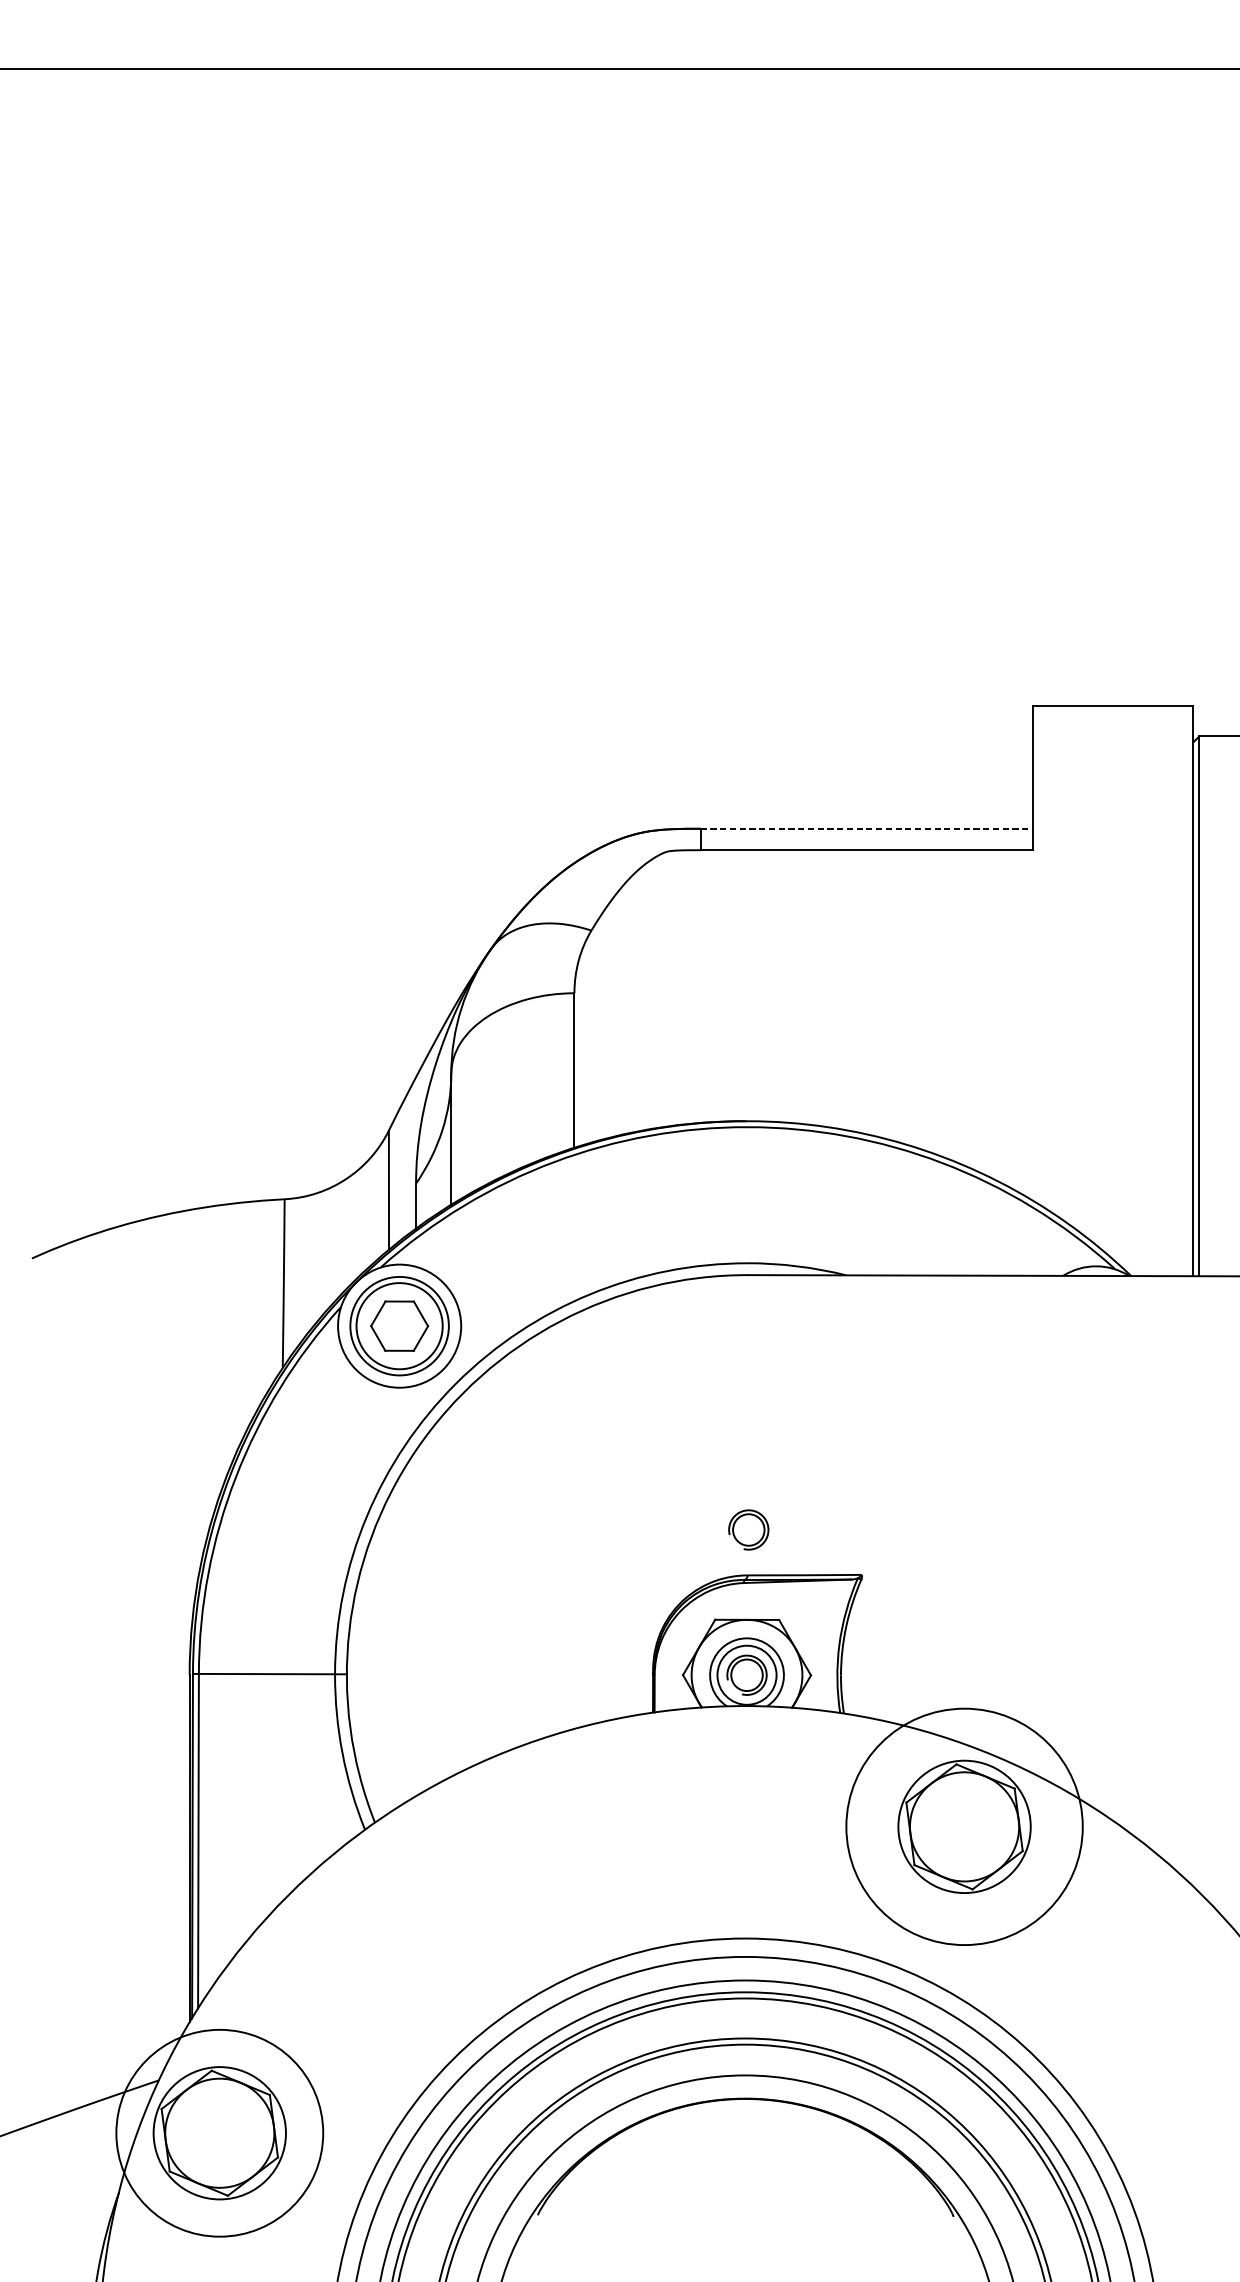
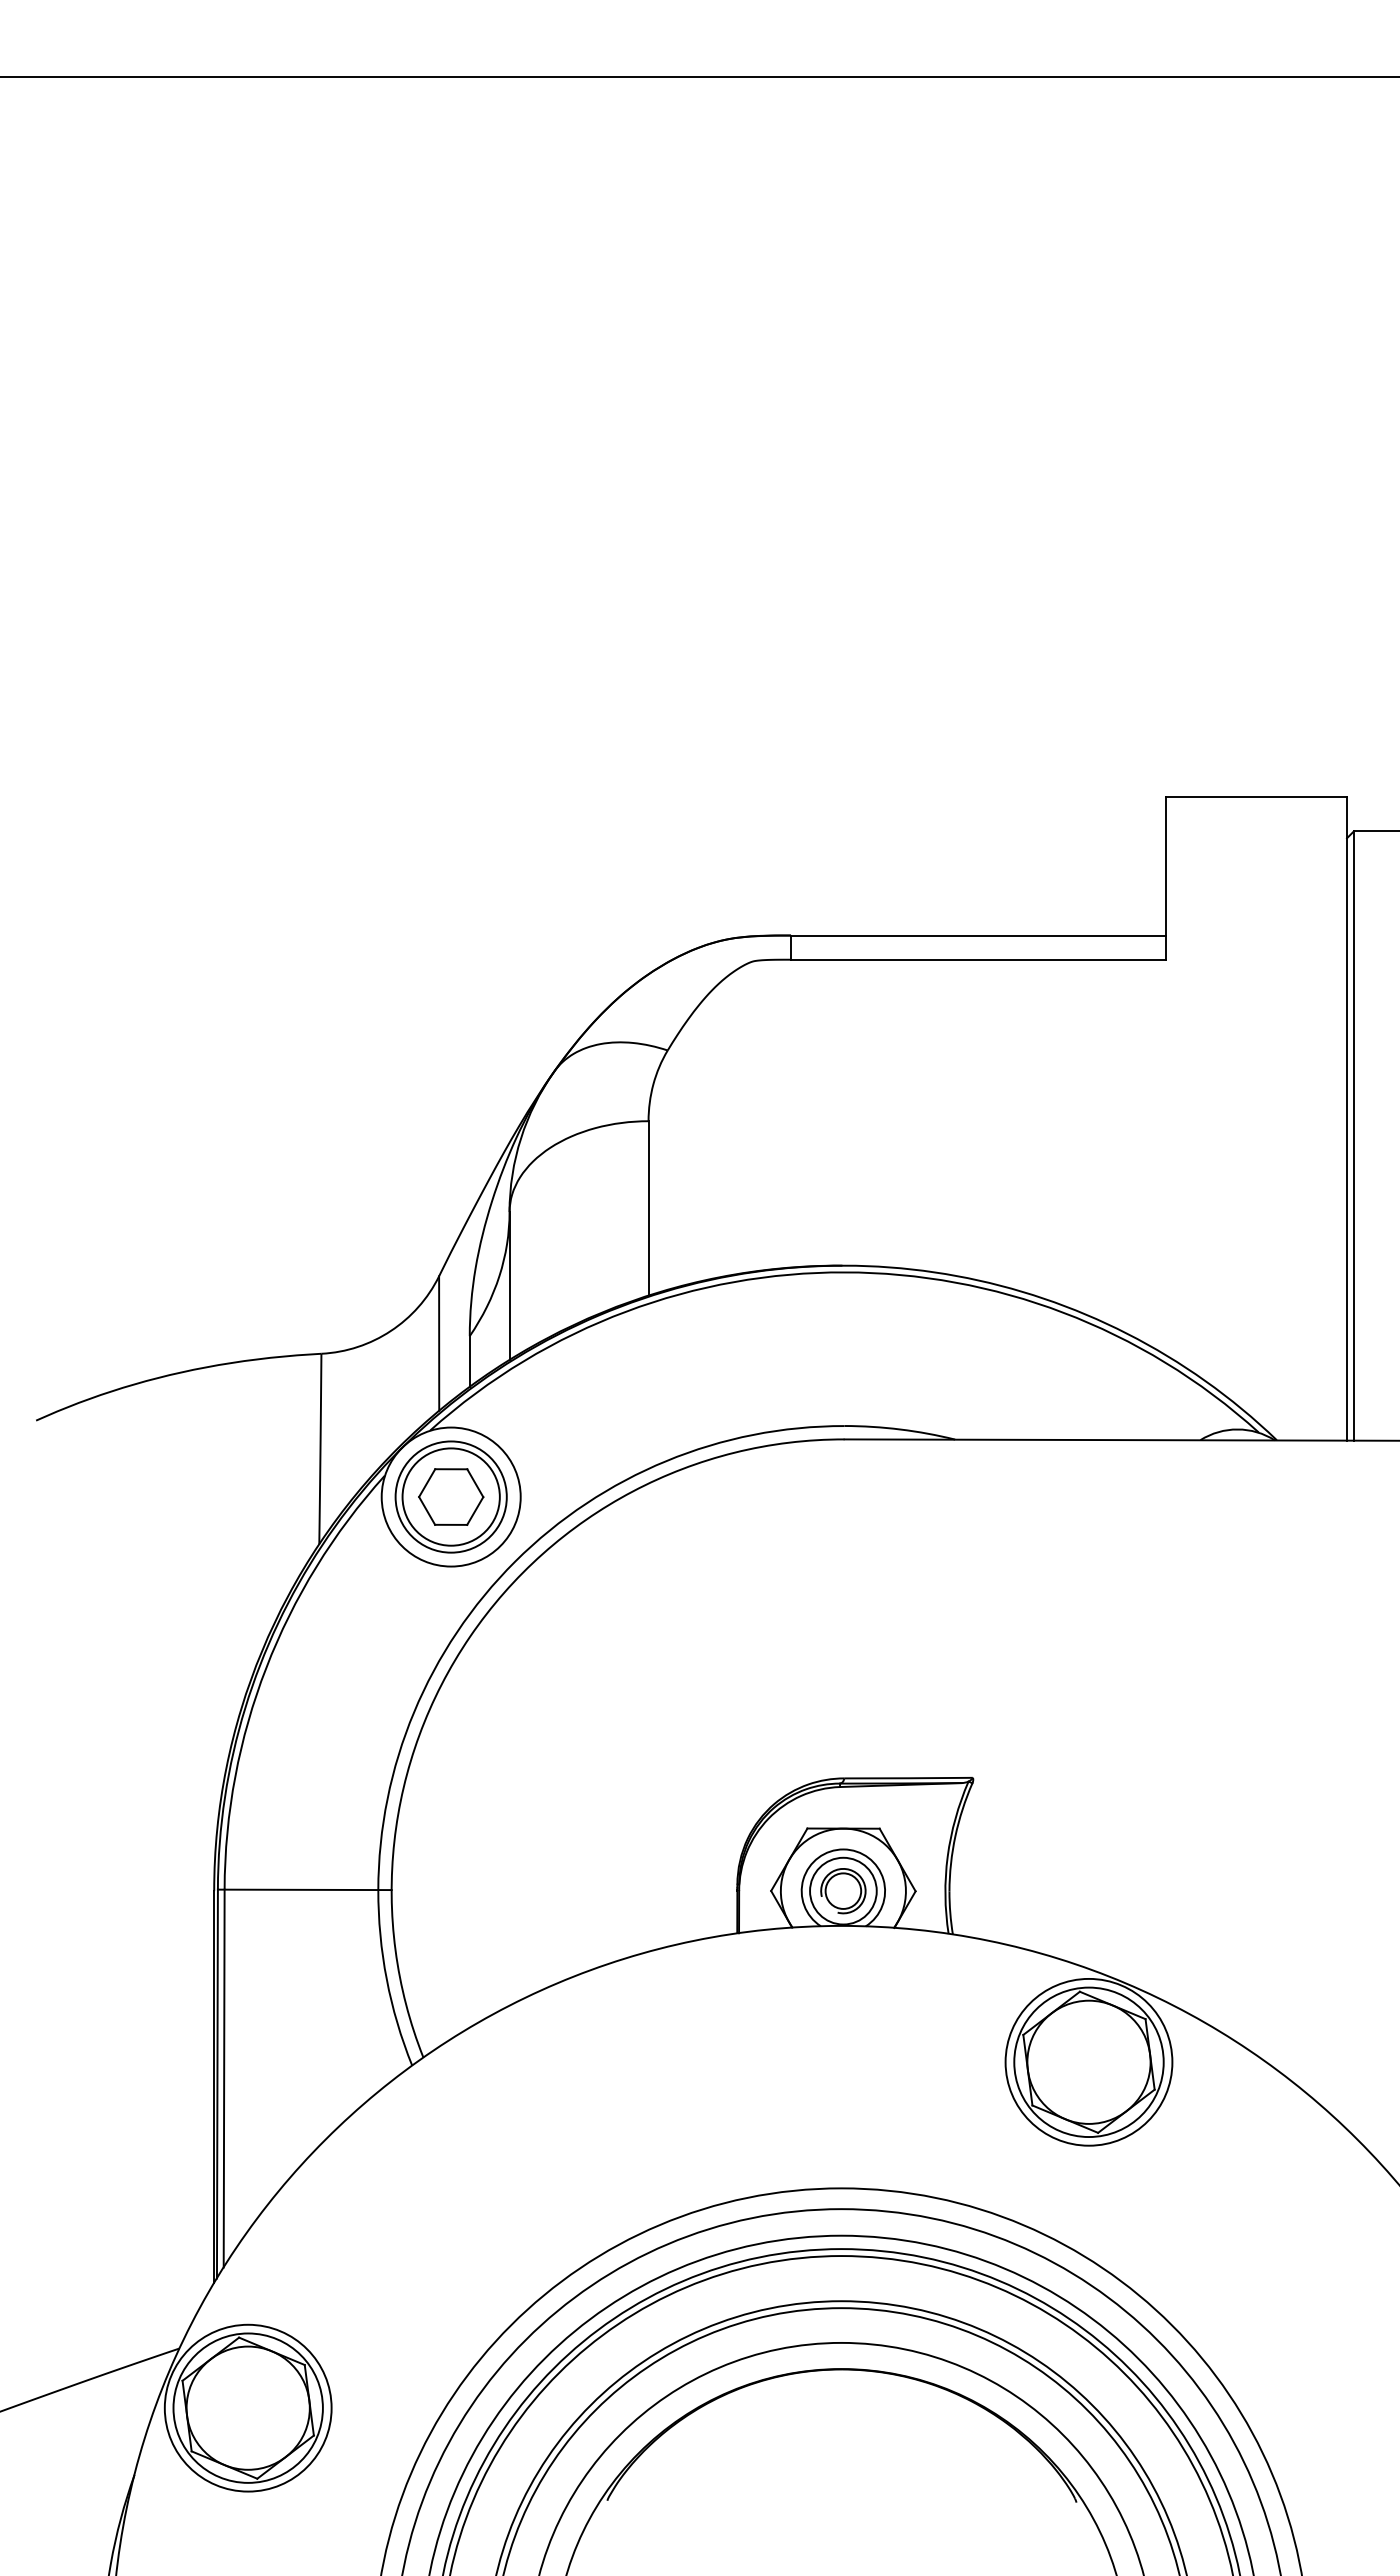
line: (866, 828) -> (978, 935), dashed -> solid
part: (748, 1530) -> (845, 1727), removed
circle: (964, 1826) -> (1088, 2061), size x0.62
circle: (219, 2132) -> (247, 2407), size x0.71

